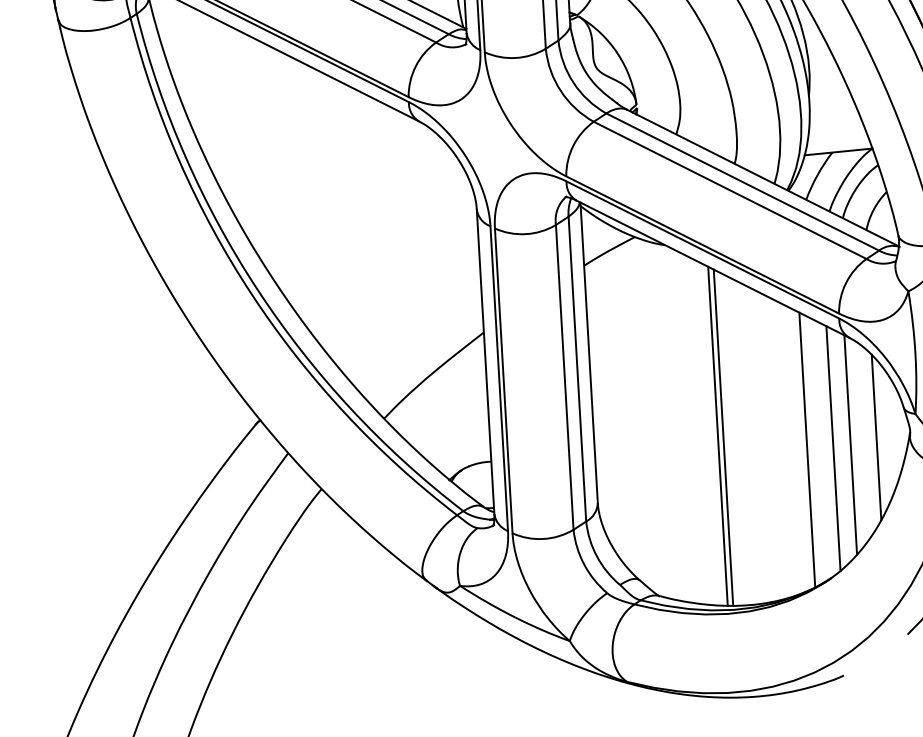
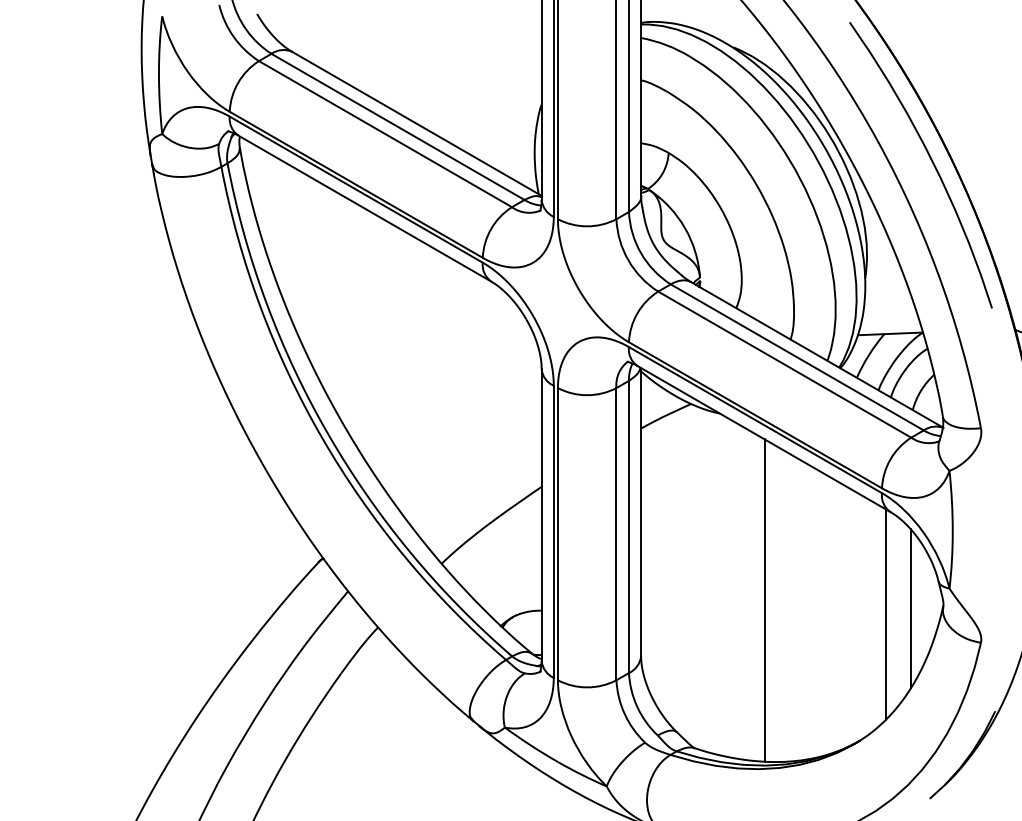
line: (717, 435) -> (759, 598), removed
line: (833, 448) -> (869, 616), removed
line: (807, 449) -> (844, 616), removed

